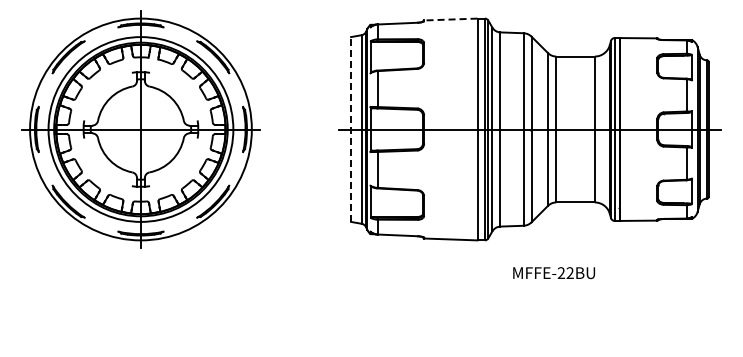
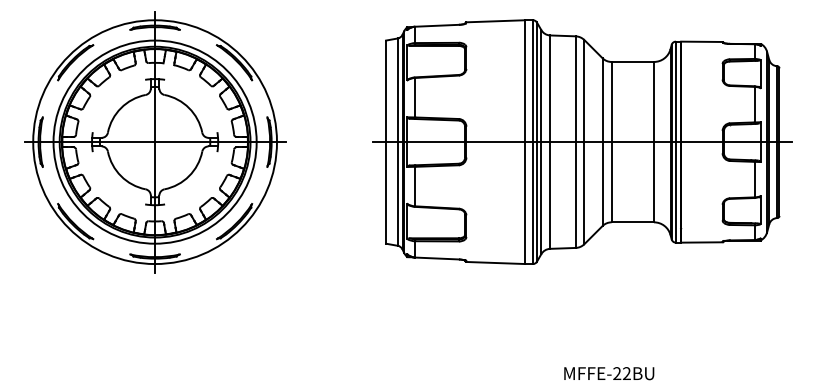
line: (450, 19) -> (495, 21), dashed -> solid
line: (351, 129) -> (386, 142), dashed -> solid
text: (553, 273) -> (608, 374), moved

